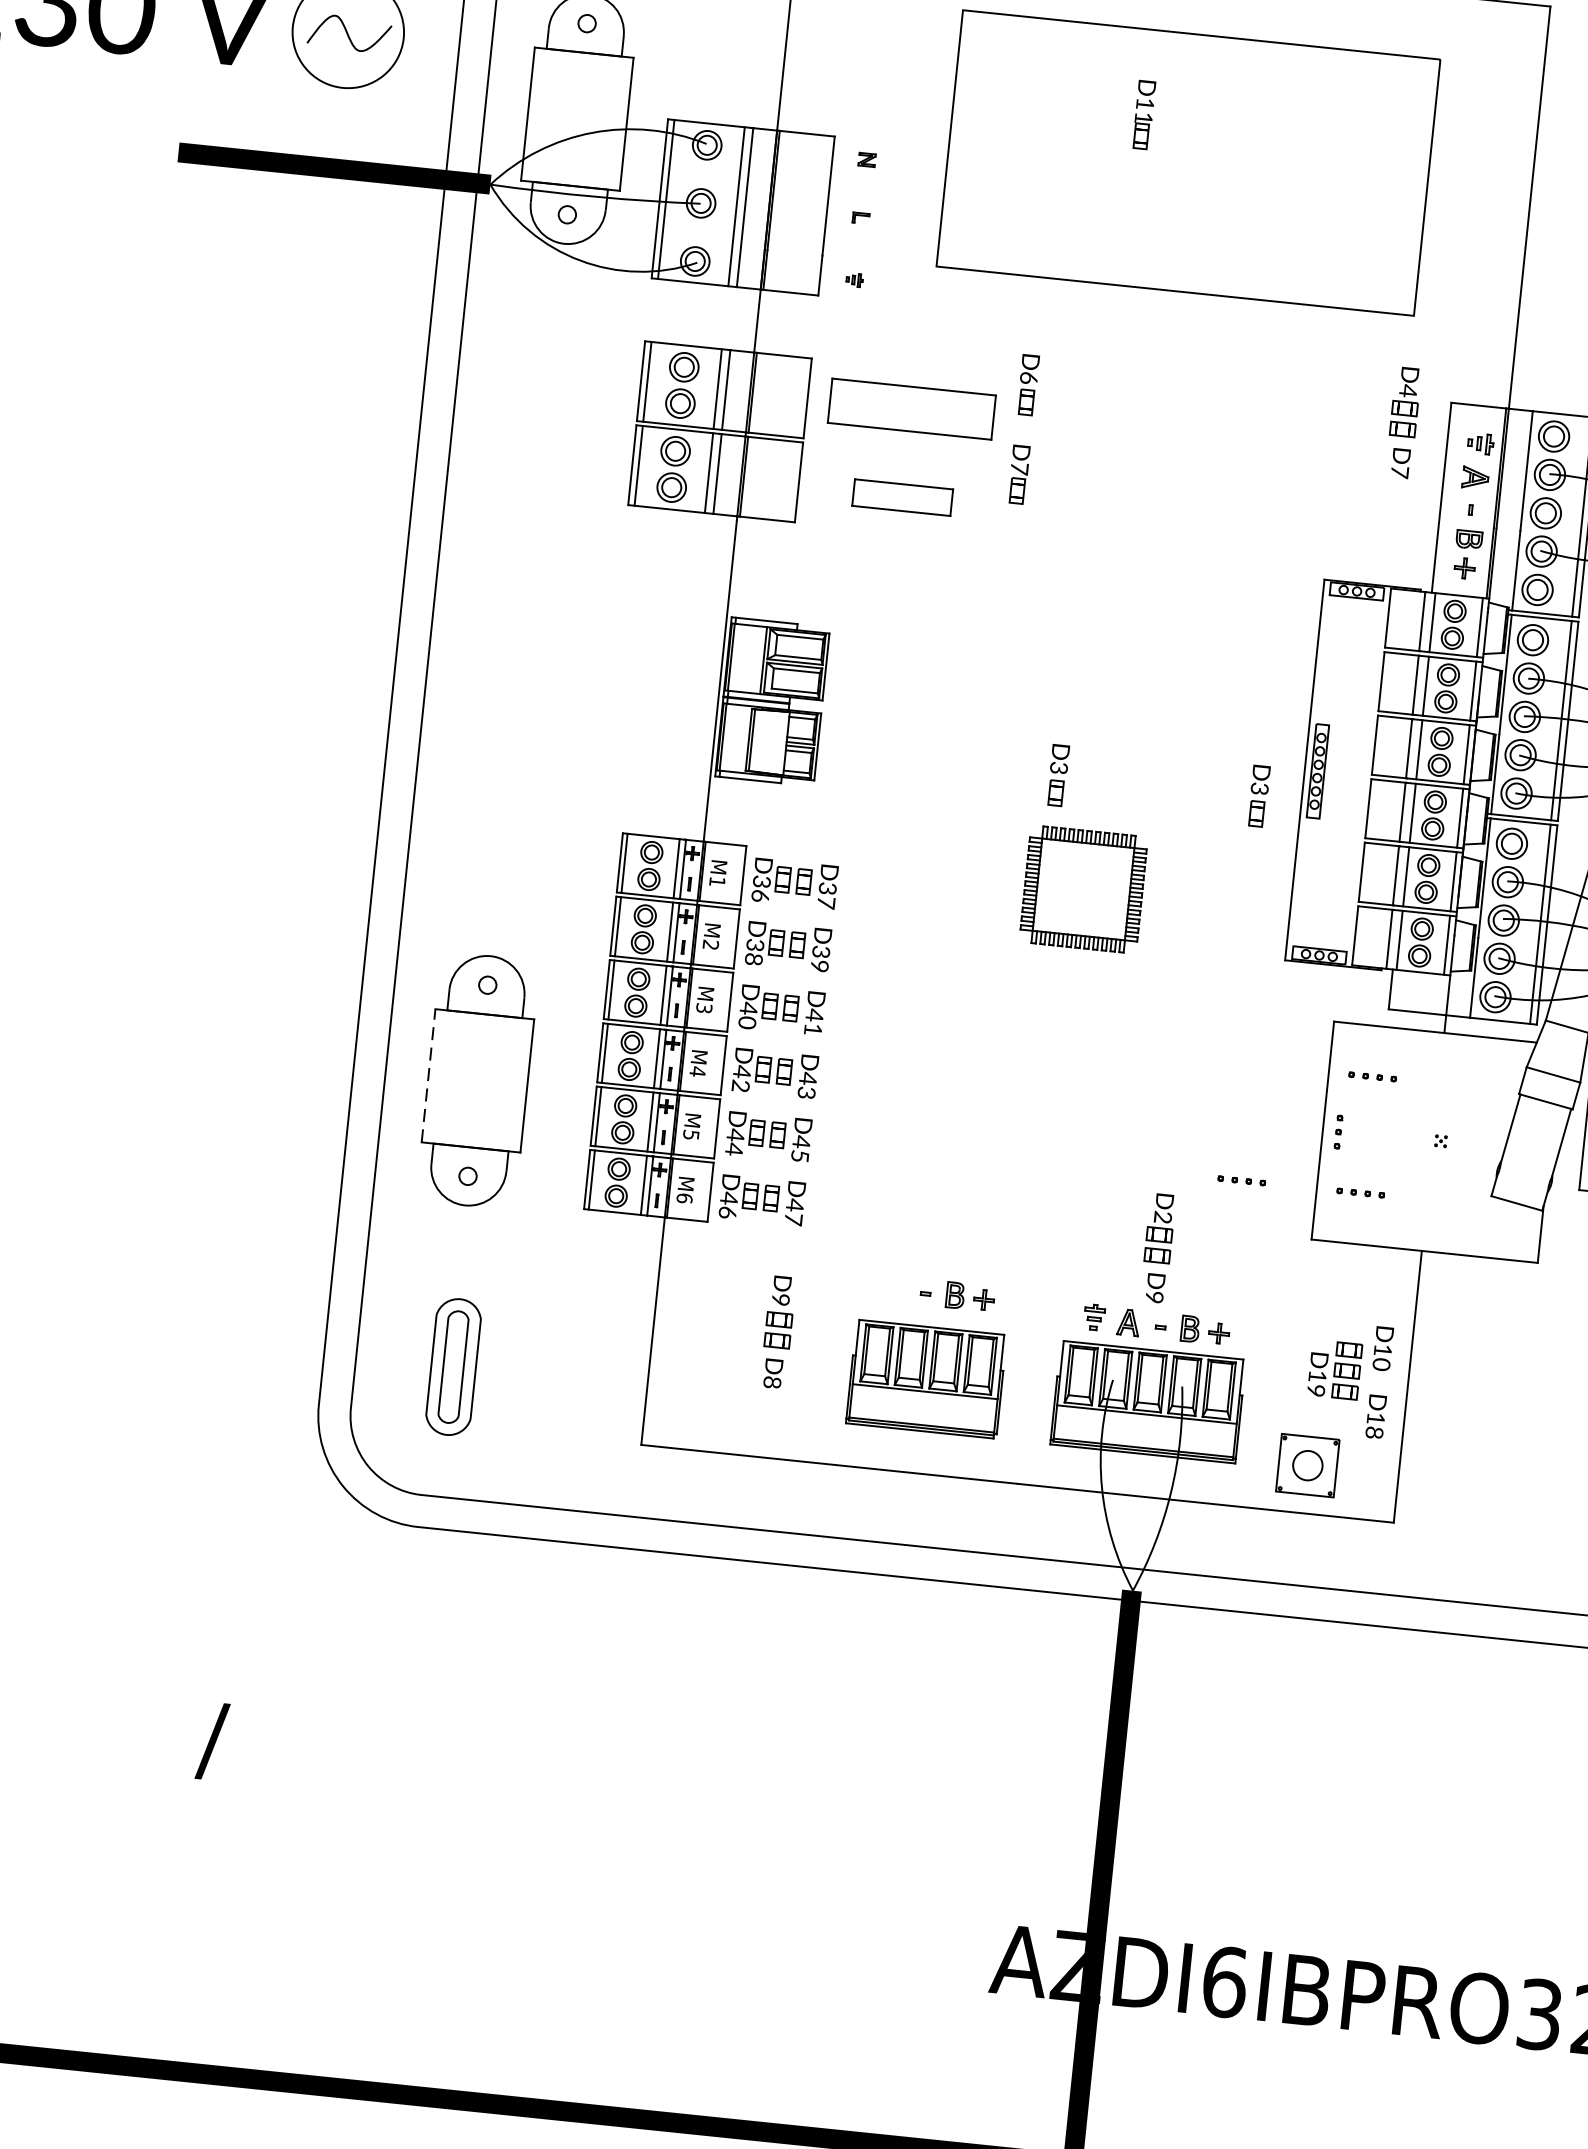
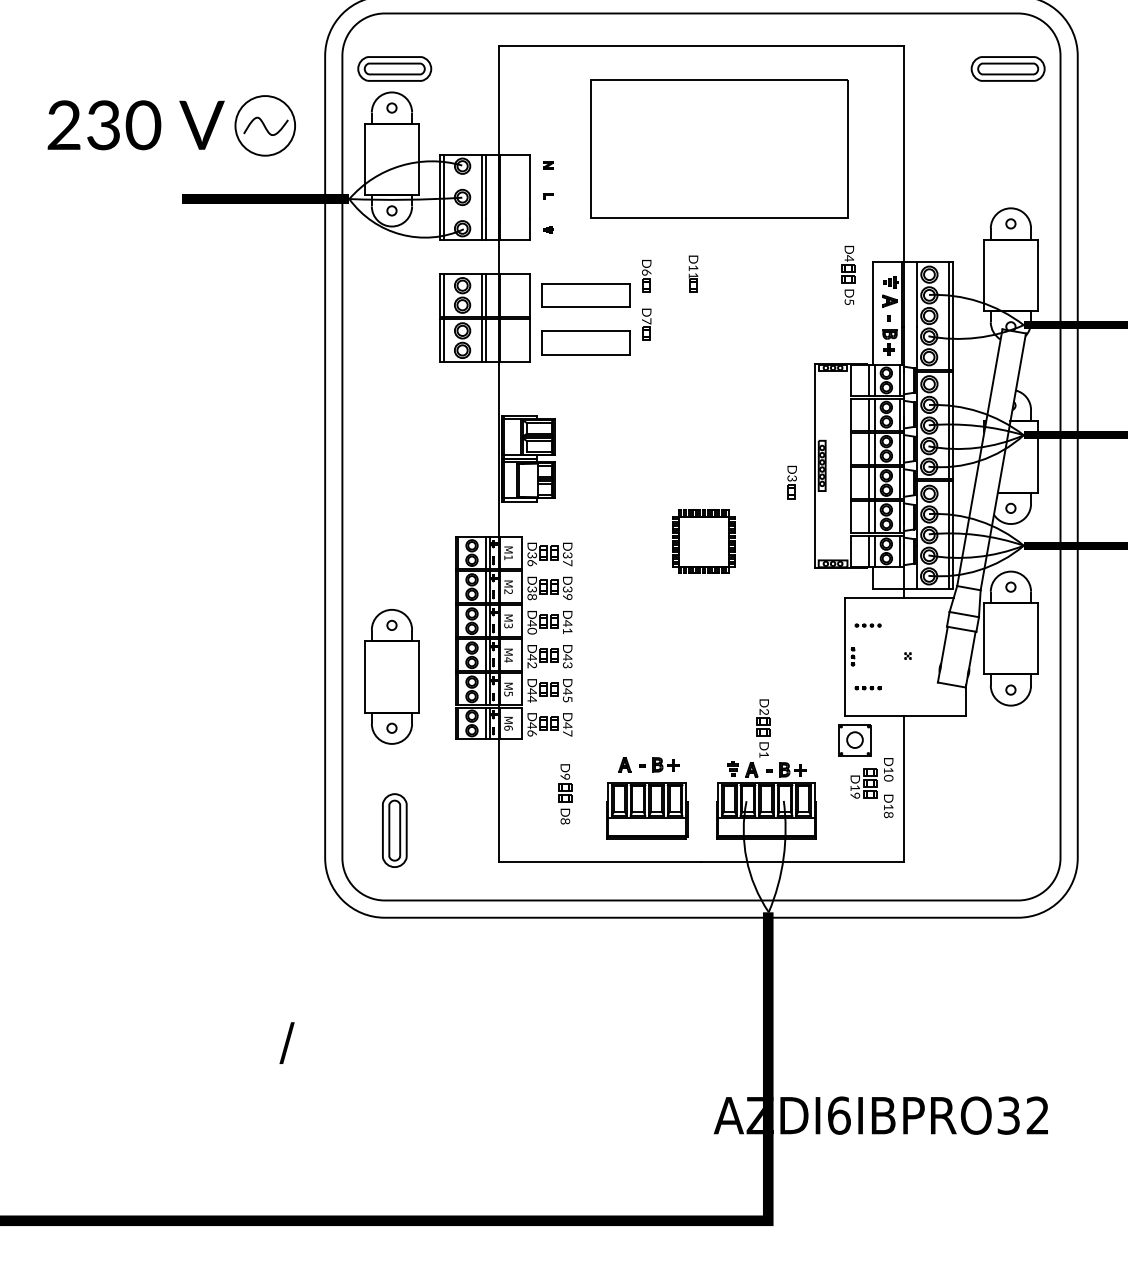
part: (1144, 113) -> (693, 273), moved
text: (1400, 472) -> (849, 302), D7 -> D5
part: (901, 496) -> (585, 342), size x1.67
part: (1057, 775) -> (683, 482), removed
line: (428, 1074) -> (365, 676), dashed -> solid
part: (1240, 1181) -> (803, 688), removed
part: (893, 1288) -> (624, 764), added
text: (1153, 1296) -> (763, 754), D9 -> D1
part: (1306, 1466) -> (854, 740), moved

